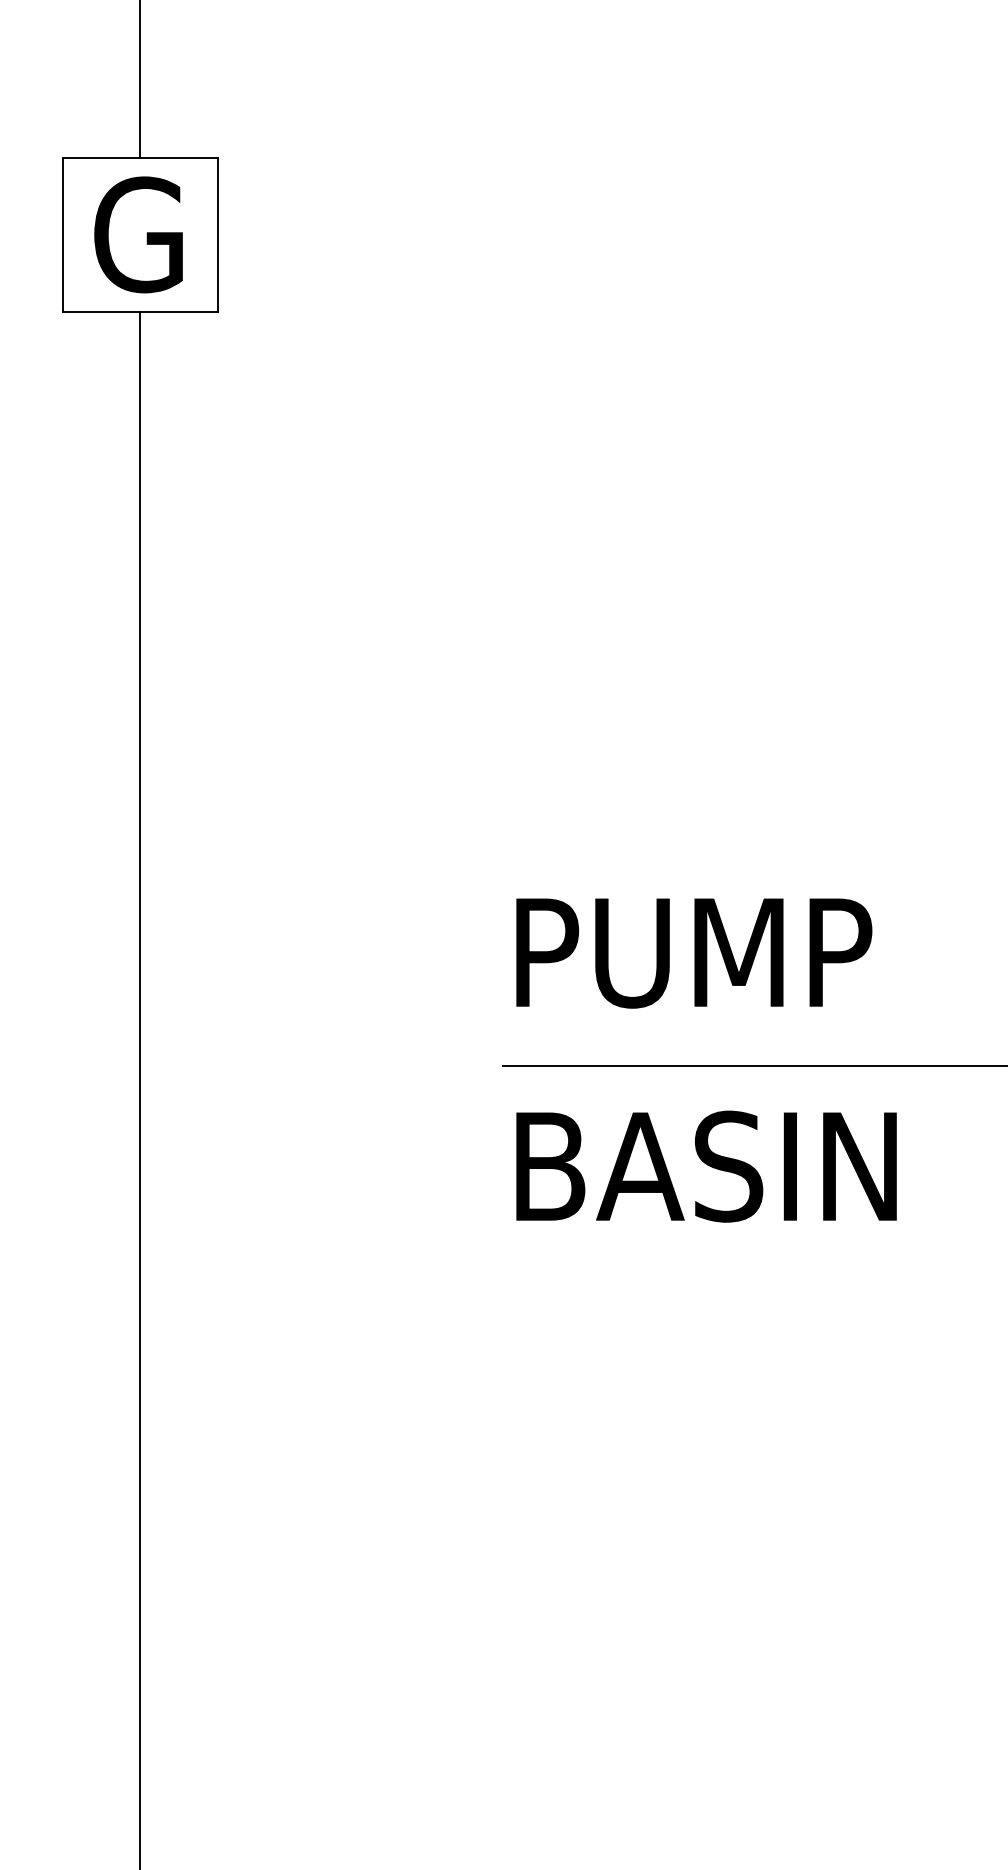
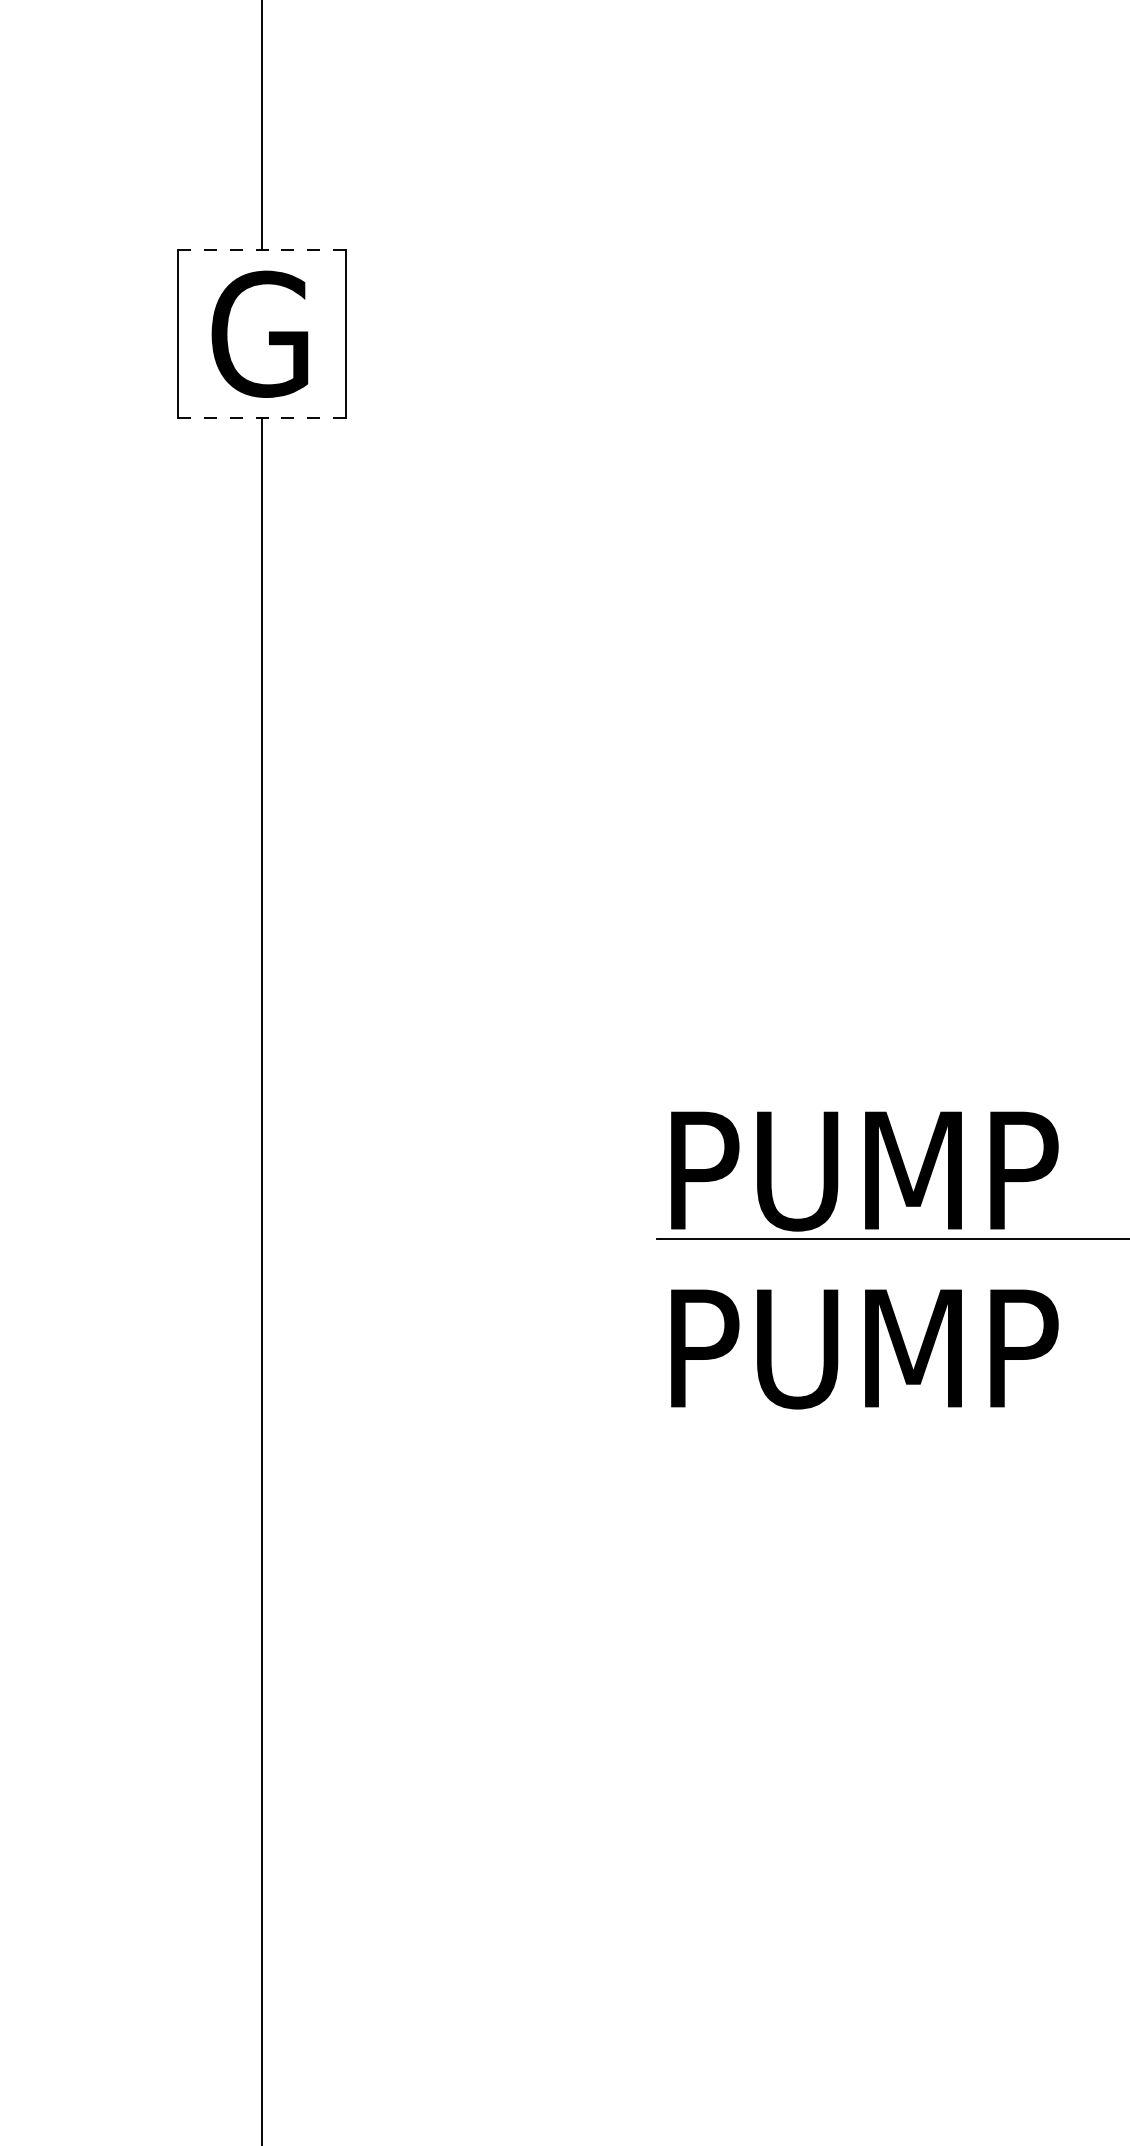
line: (140, 157) -> (261, 250), solid -> dashed
line: (140, 312) -> (261, 418), solid -> dashed
text: (693, 953) -> (864, 1171), moved
text: (713, 1166) -> (885, 1348), BASIN -> PUMP

